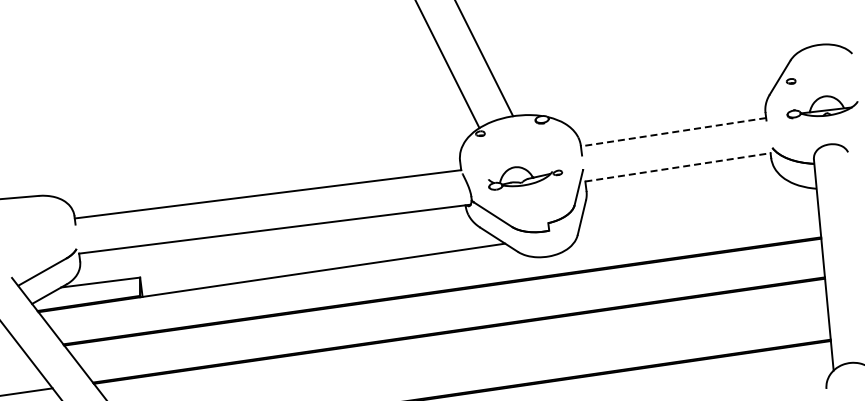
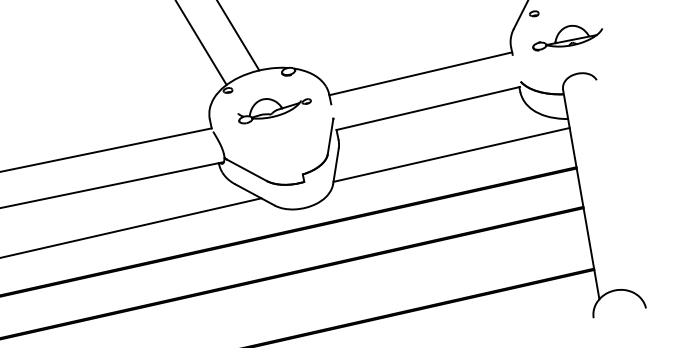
line: (673, 132) -> (420, 74), dashed -> solid
line: (678, 167) -> (428, 108), dashed -> solid
part: (525, 178) -> (274, 109), moved
line: (697, 214) -> (451, 154), added

